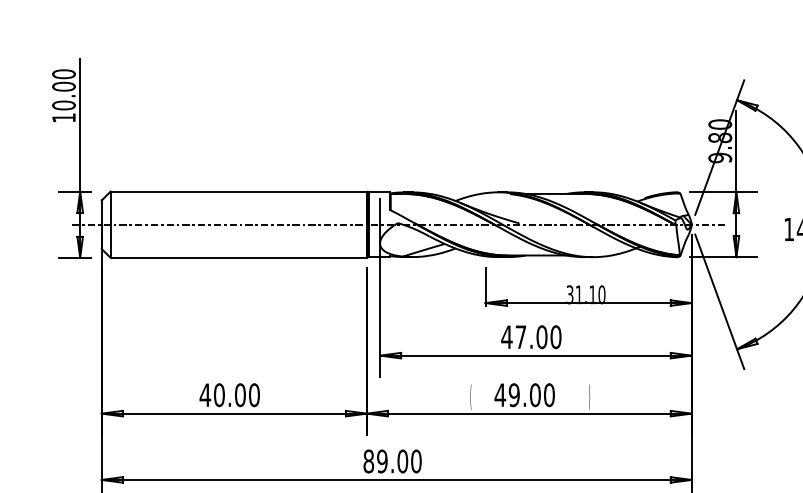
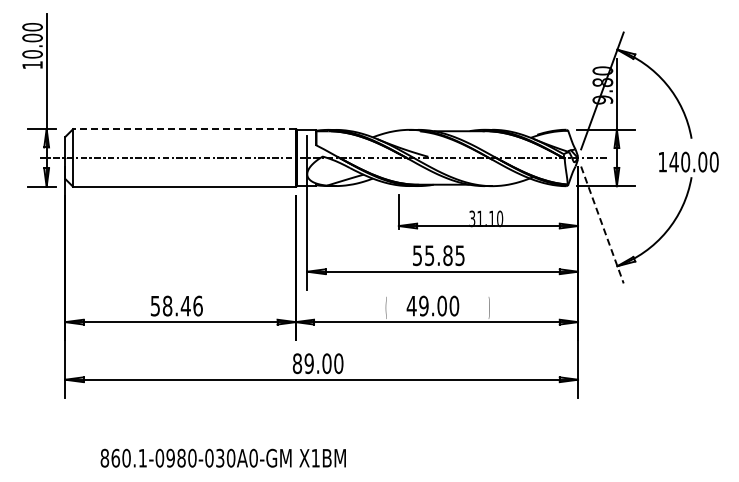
line: (237, 191) -> (183, 129), solid -> dashed
line: (719, 302) -> (602, 225), solid -> dashed
text: (531, 336) -> (438, 255), 47.00 -> 55.85
text: (229, 394) -> (176, 305), 40.00 -> 58.46

